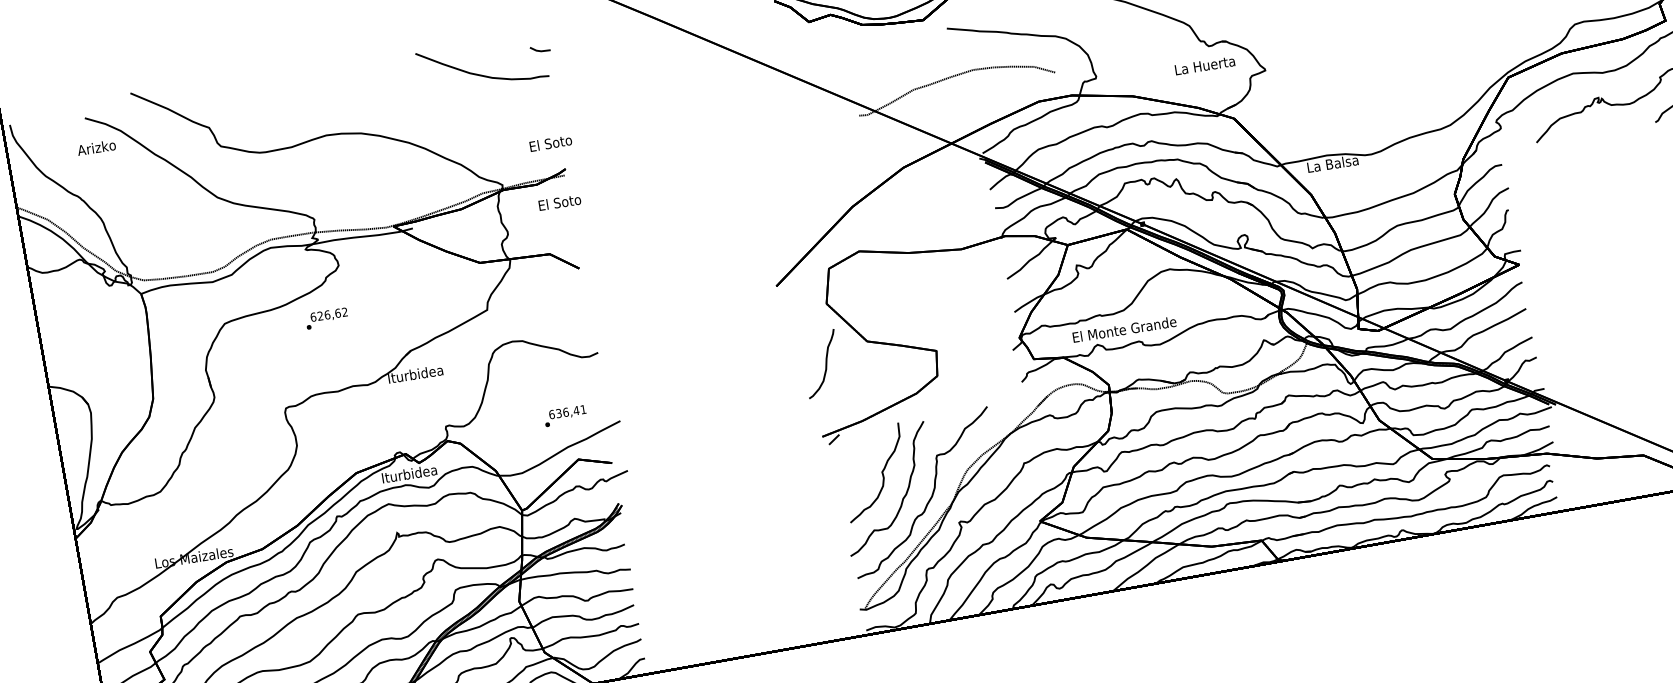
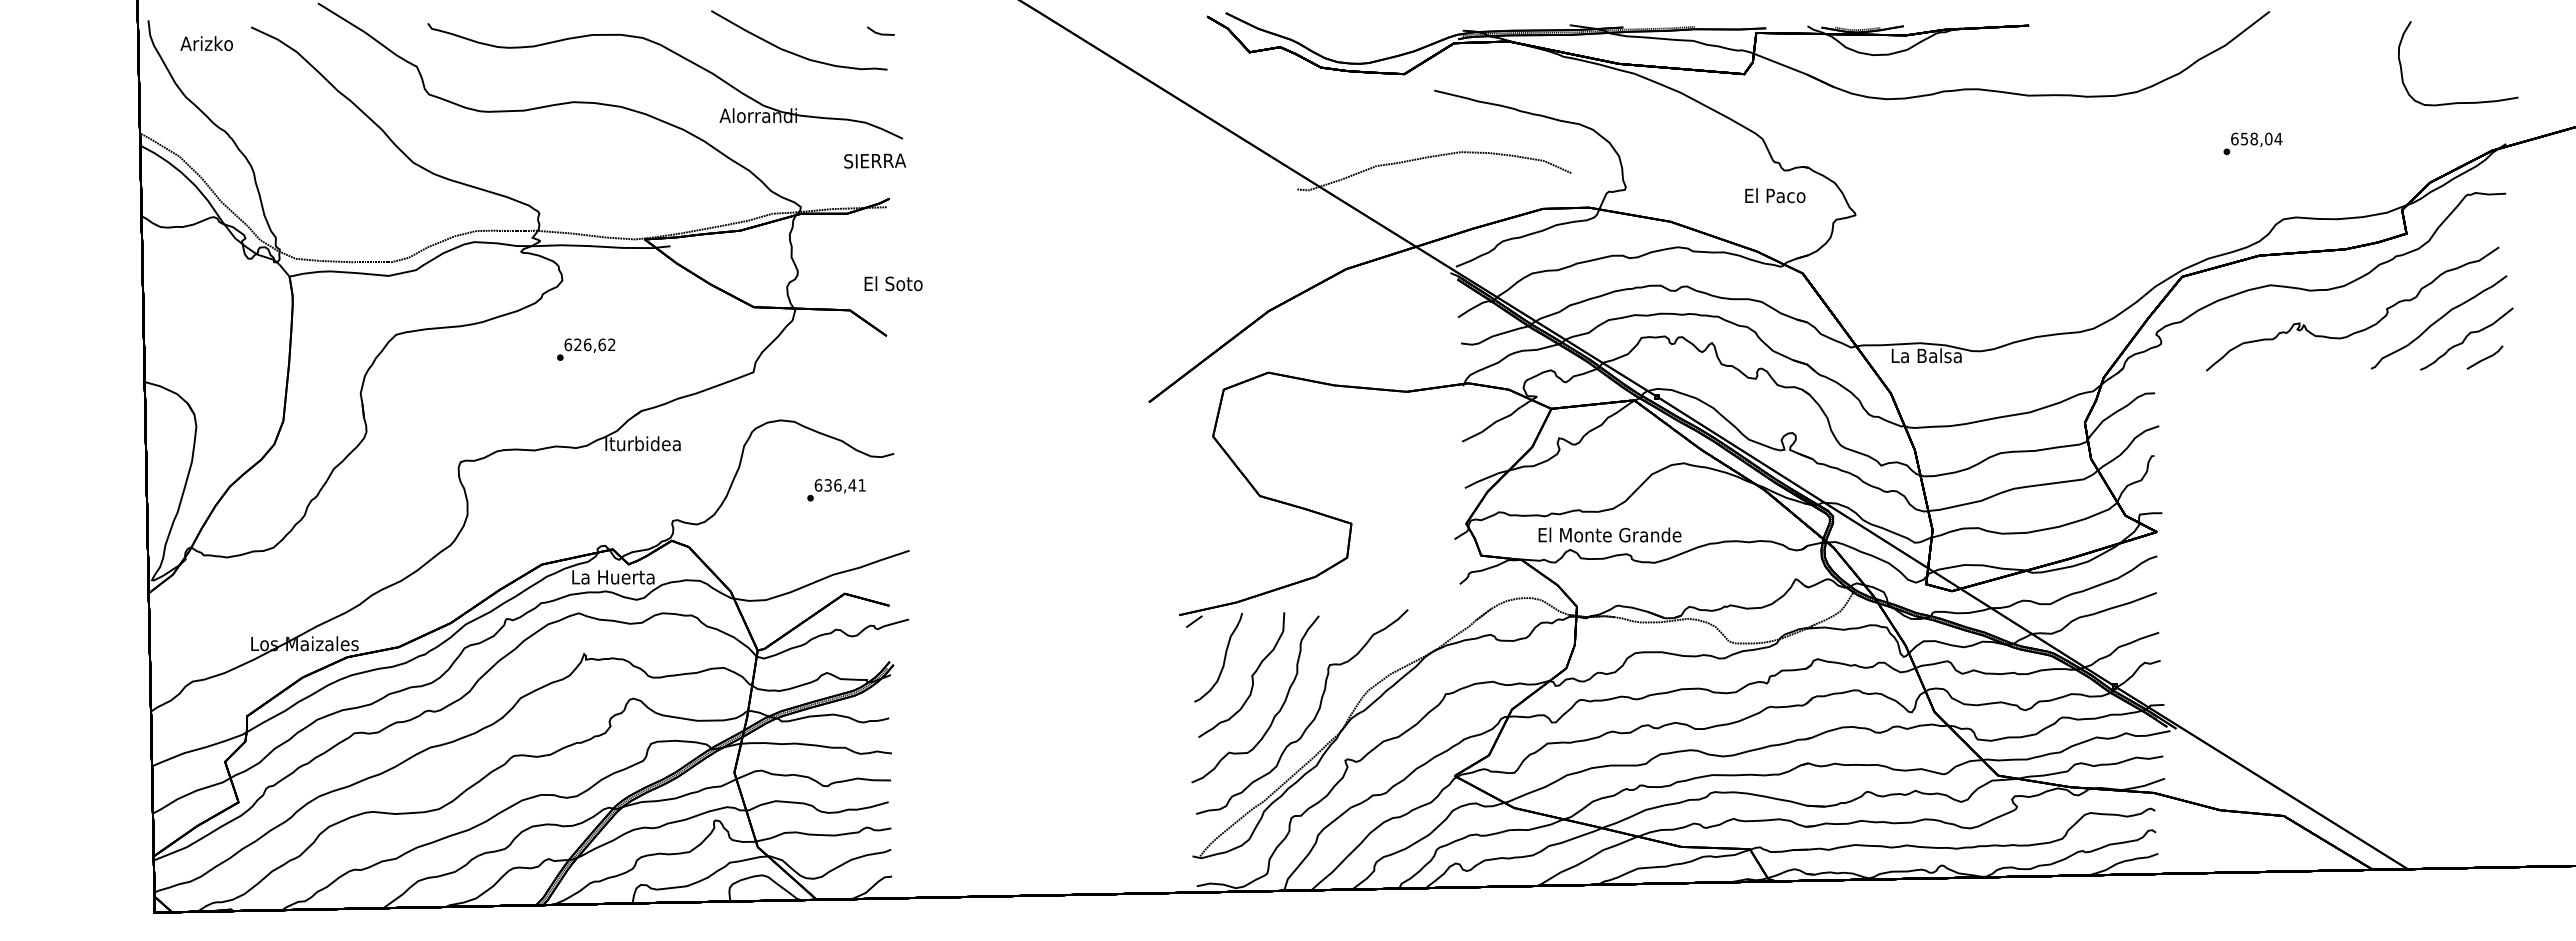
text: (1205, 65) -> (1775, 195), La Huerta -> El Paco
part: (400, 91) -> (682, 58), added
text: (551, 143) -> (875, 160), El Soto -> SIERRA
text: (96, 147) -> (206, 43), moved
text: (559, 202) -> (893, 283), moved
text: (327, 318) -> (586, 349), moved
curve: (825, 364) -> (1223, 659), moved
text: (565, 416) -> (836, 490), moved
text: (409, 473) -> (613, 576), Iturbidea -> La Huerta

